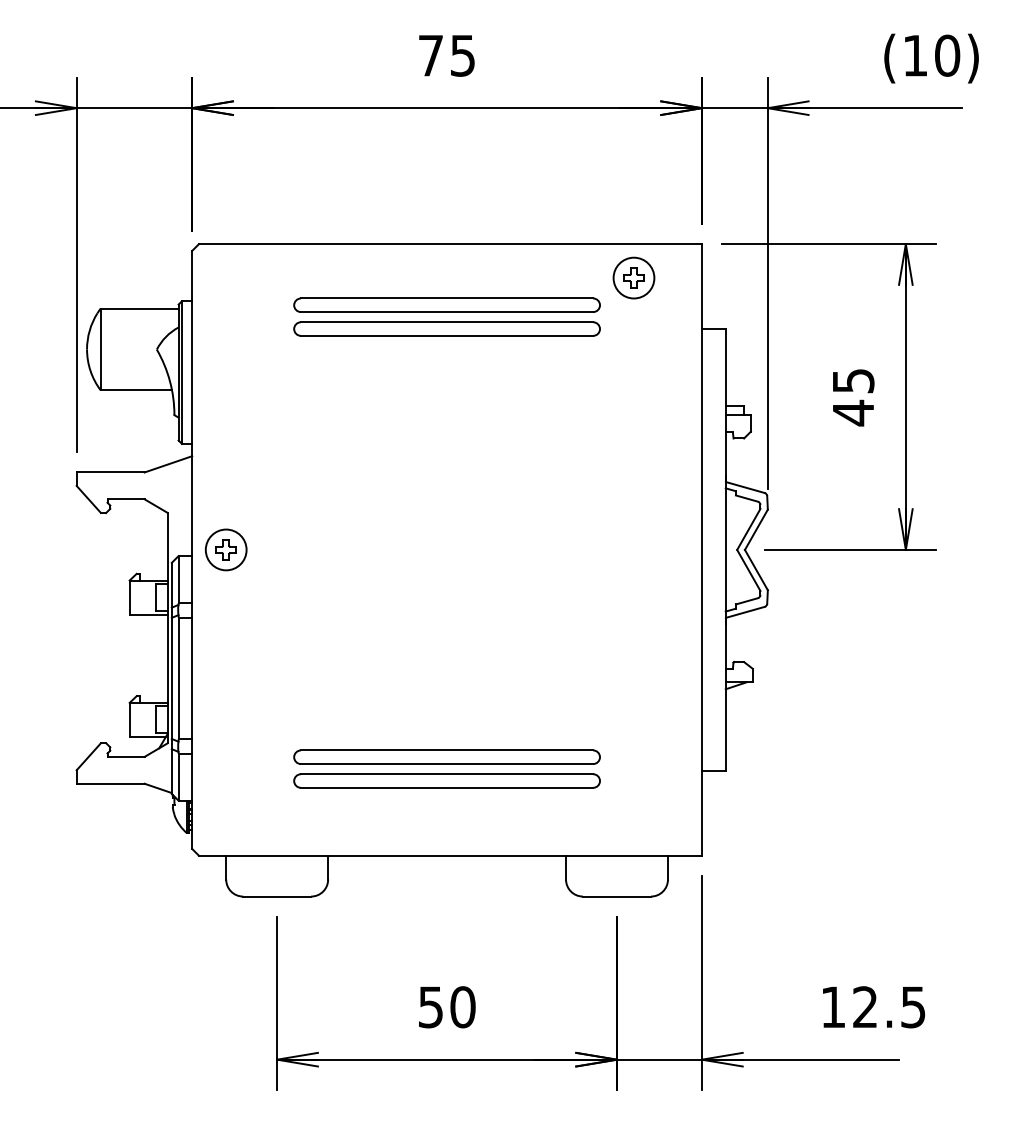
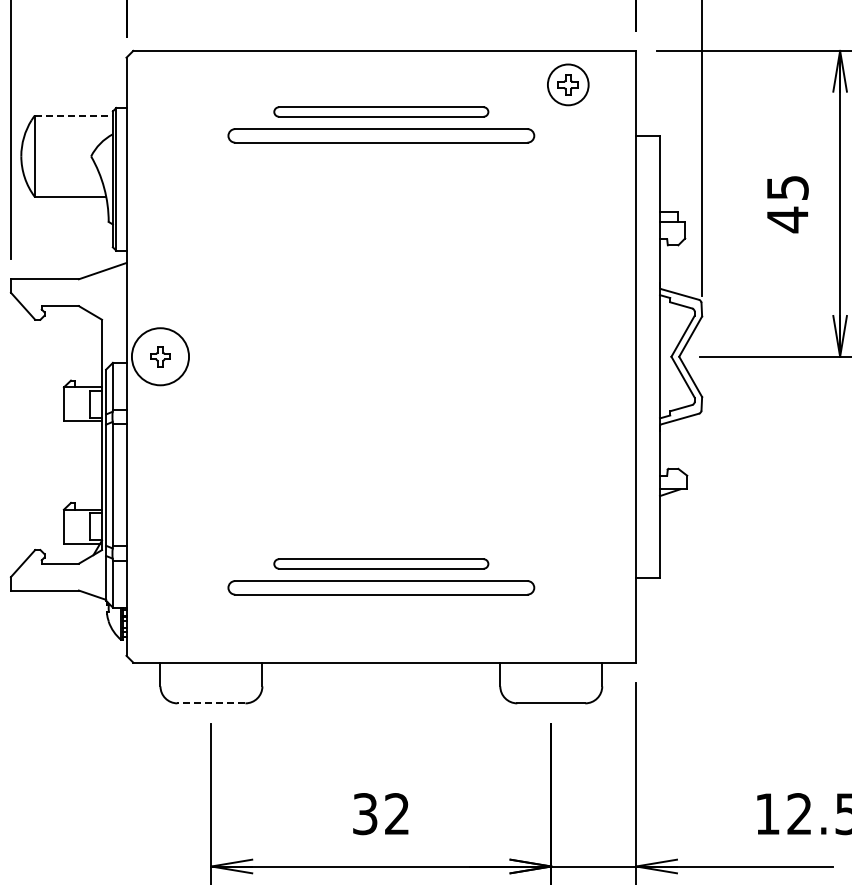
part: (446, 304) -> (380, 111), size x0.7
line: (139, 308) -> (73, 115), solid -> dashed
circle: (225, 549) -> (159, 356), size x1.4
part: (446, 756) -> (380, 563), size x0.7
line: (277, 896) -> (211, 703), solid -> dashed
text: (447, 1007) -> (381, 814), 50 -> 32

